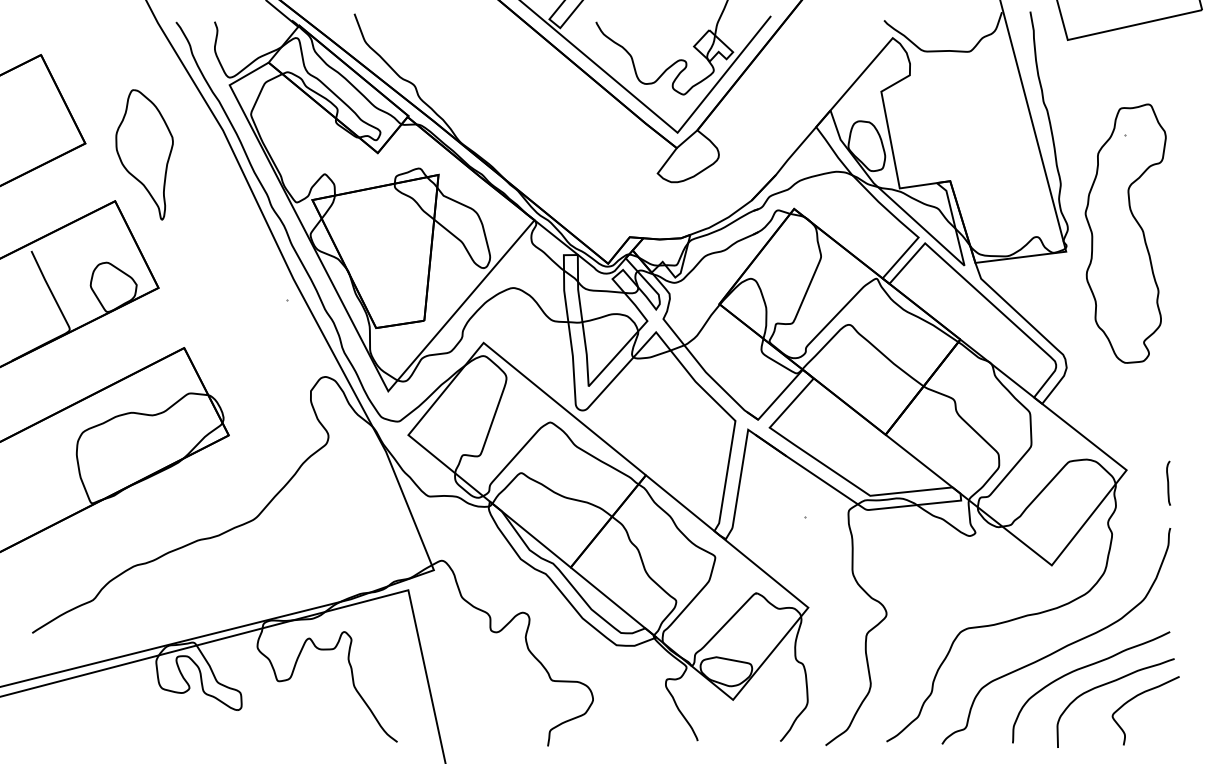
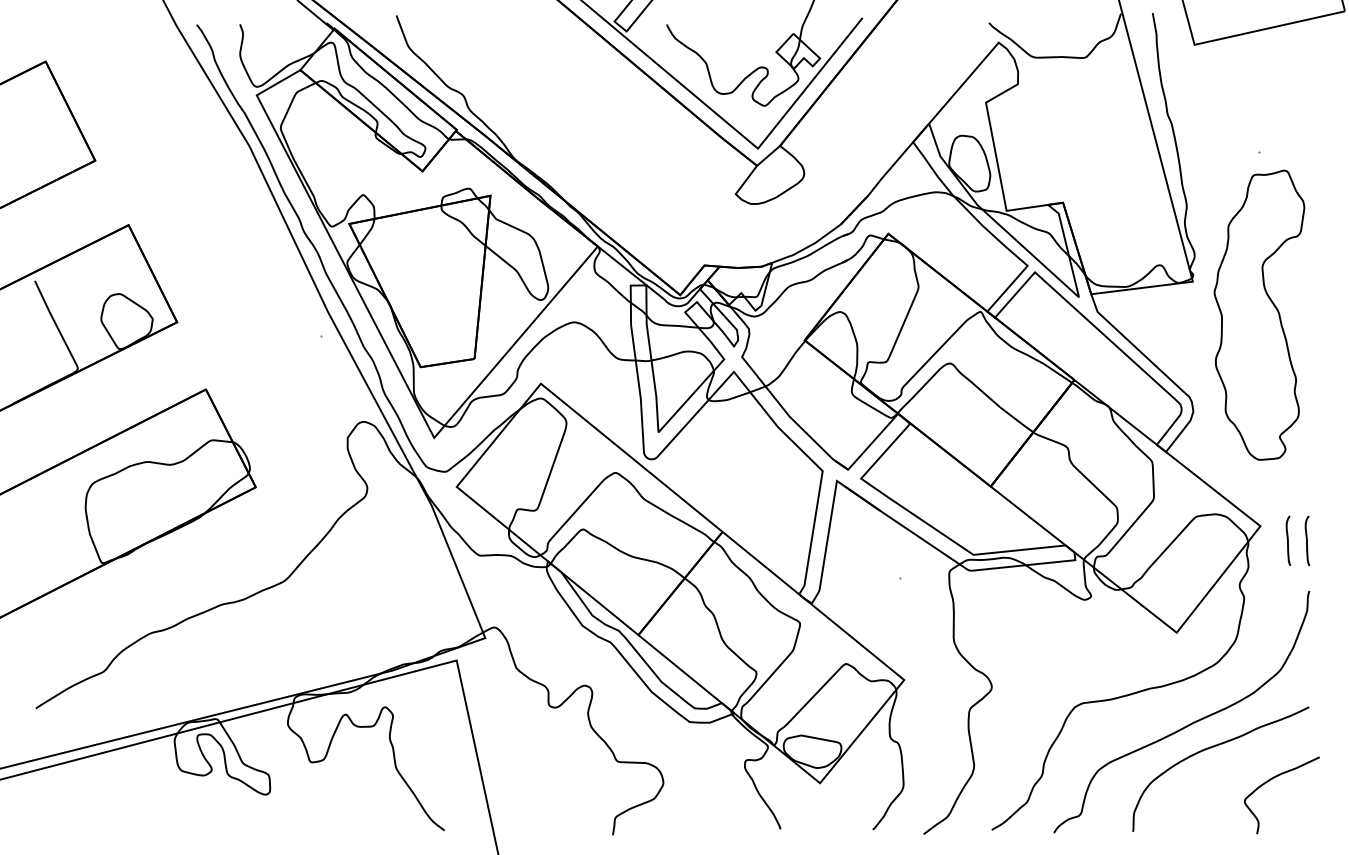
part: (144, 154) -> (161, 172), removed
part: (1125, 233) -> (1259, 315), moved
curve: (1151, 482) -> (1288, 539), added
curve: (1110, 683) -> (1242, 764), removed

